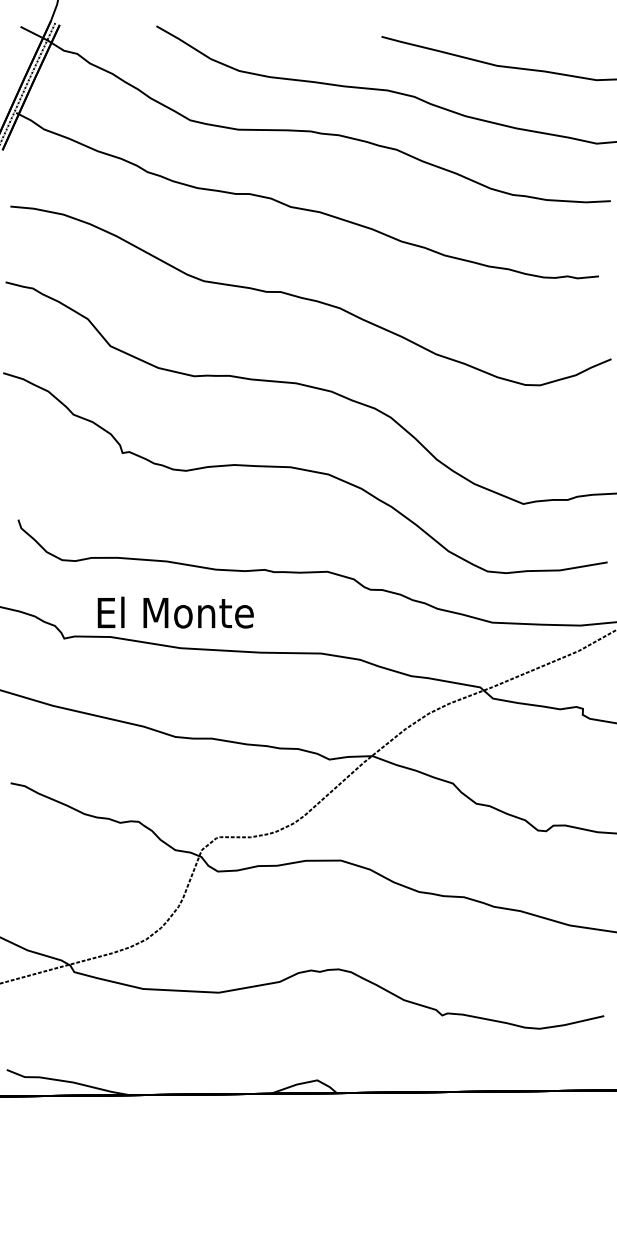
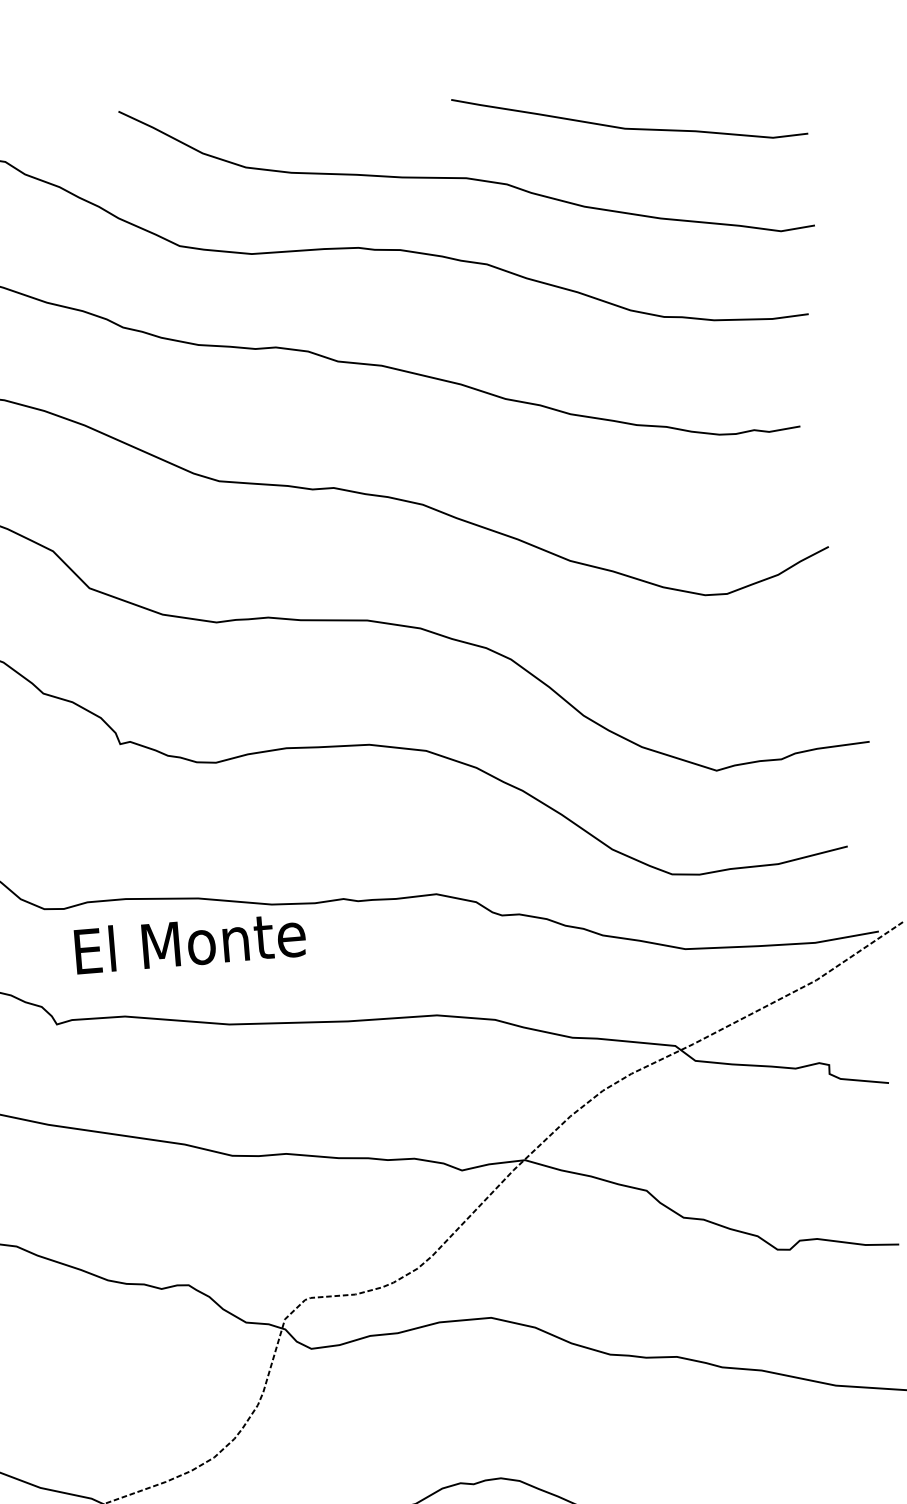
text: (175, 612) -> (189, 942), moved

